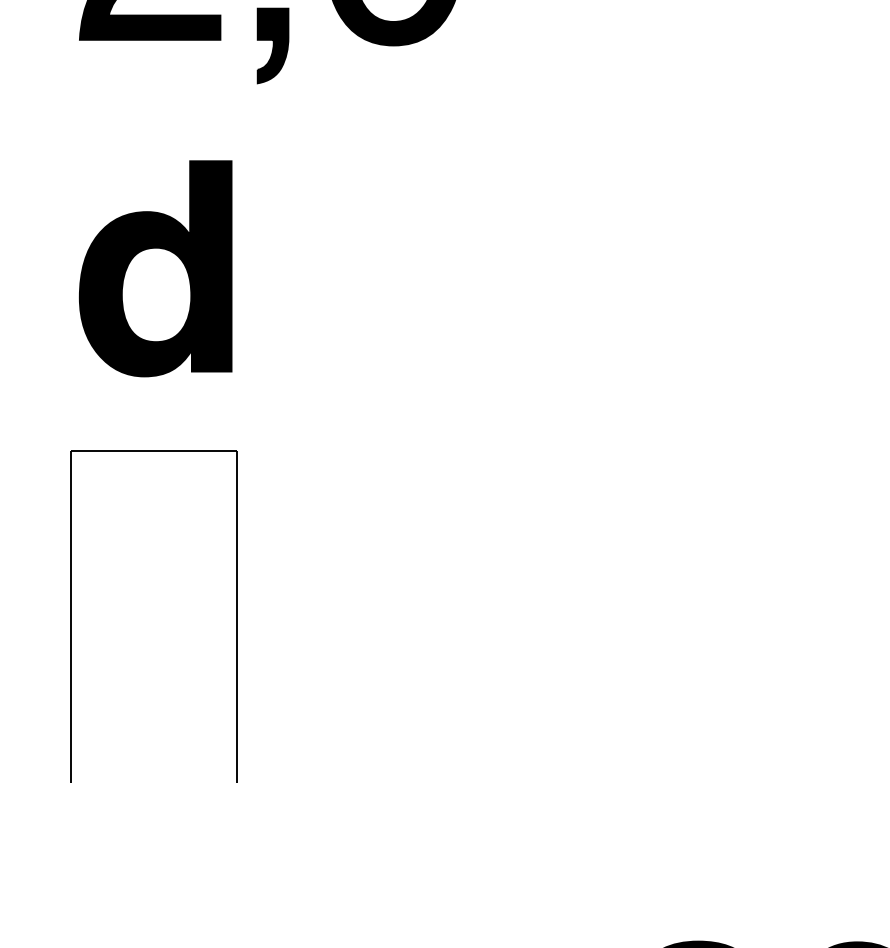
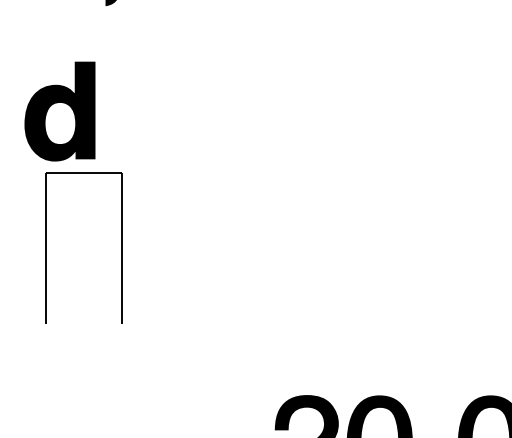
part: (154, 268) -> (59, 111), moved
part: (71, 615) -> (46, 247), moved

